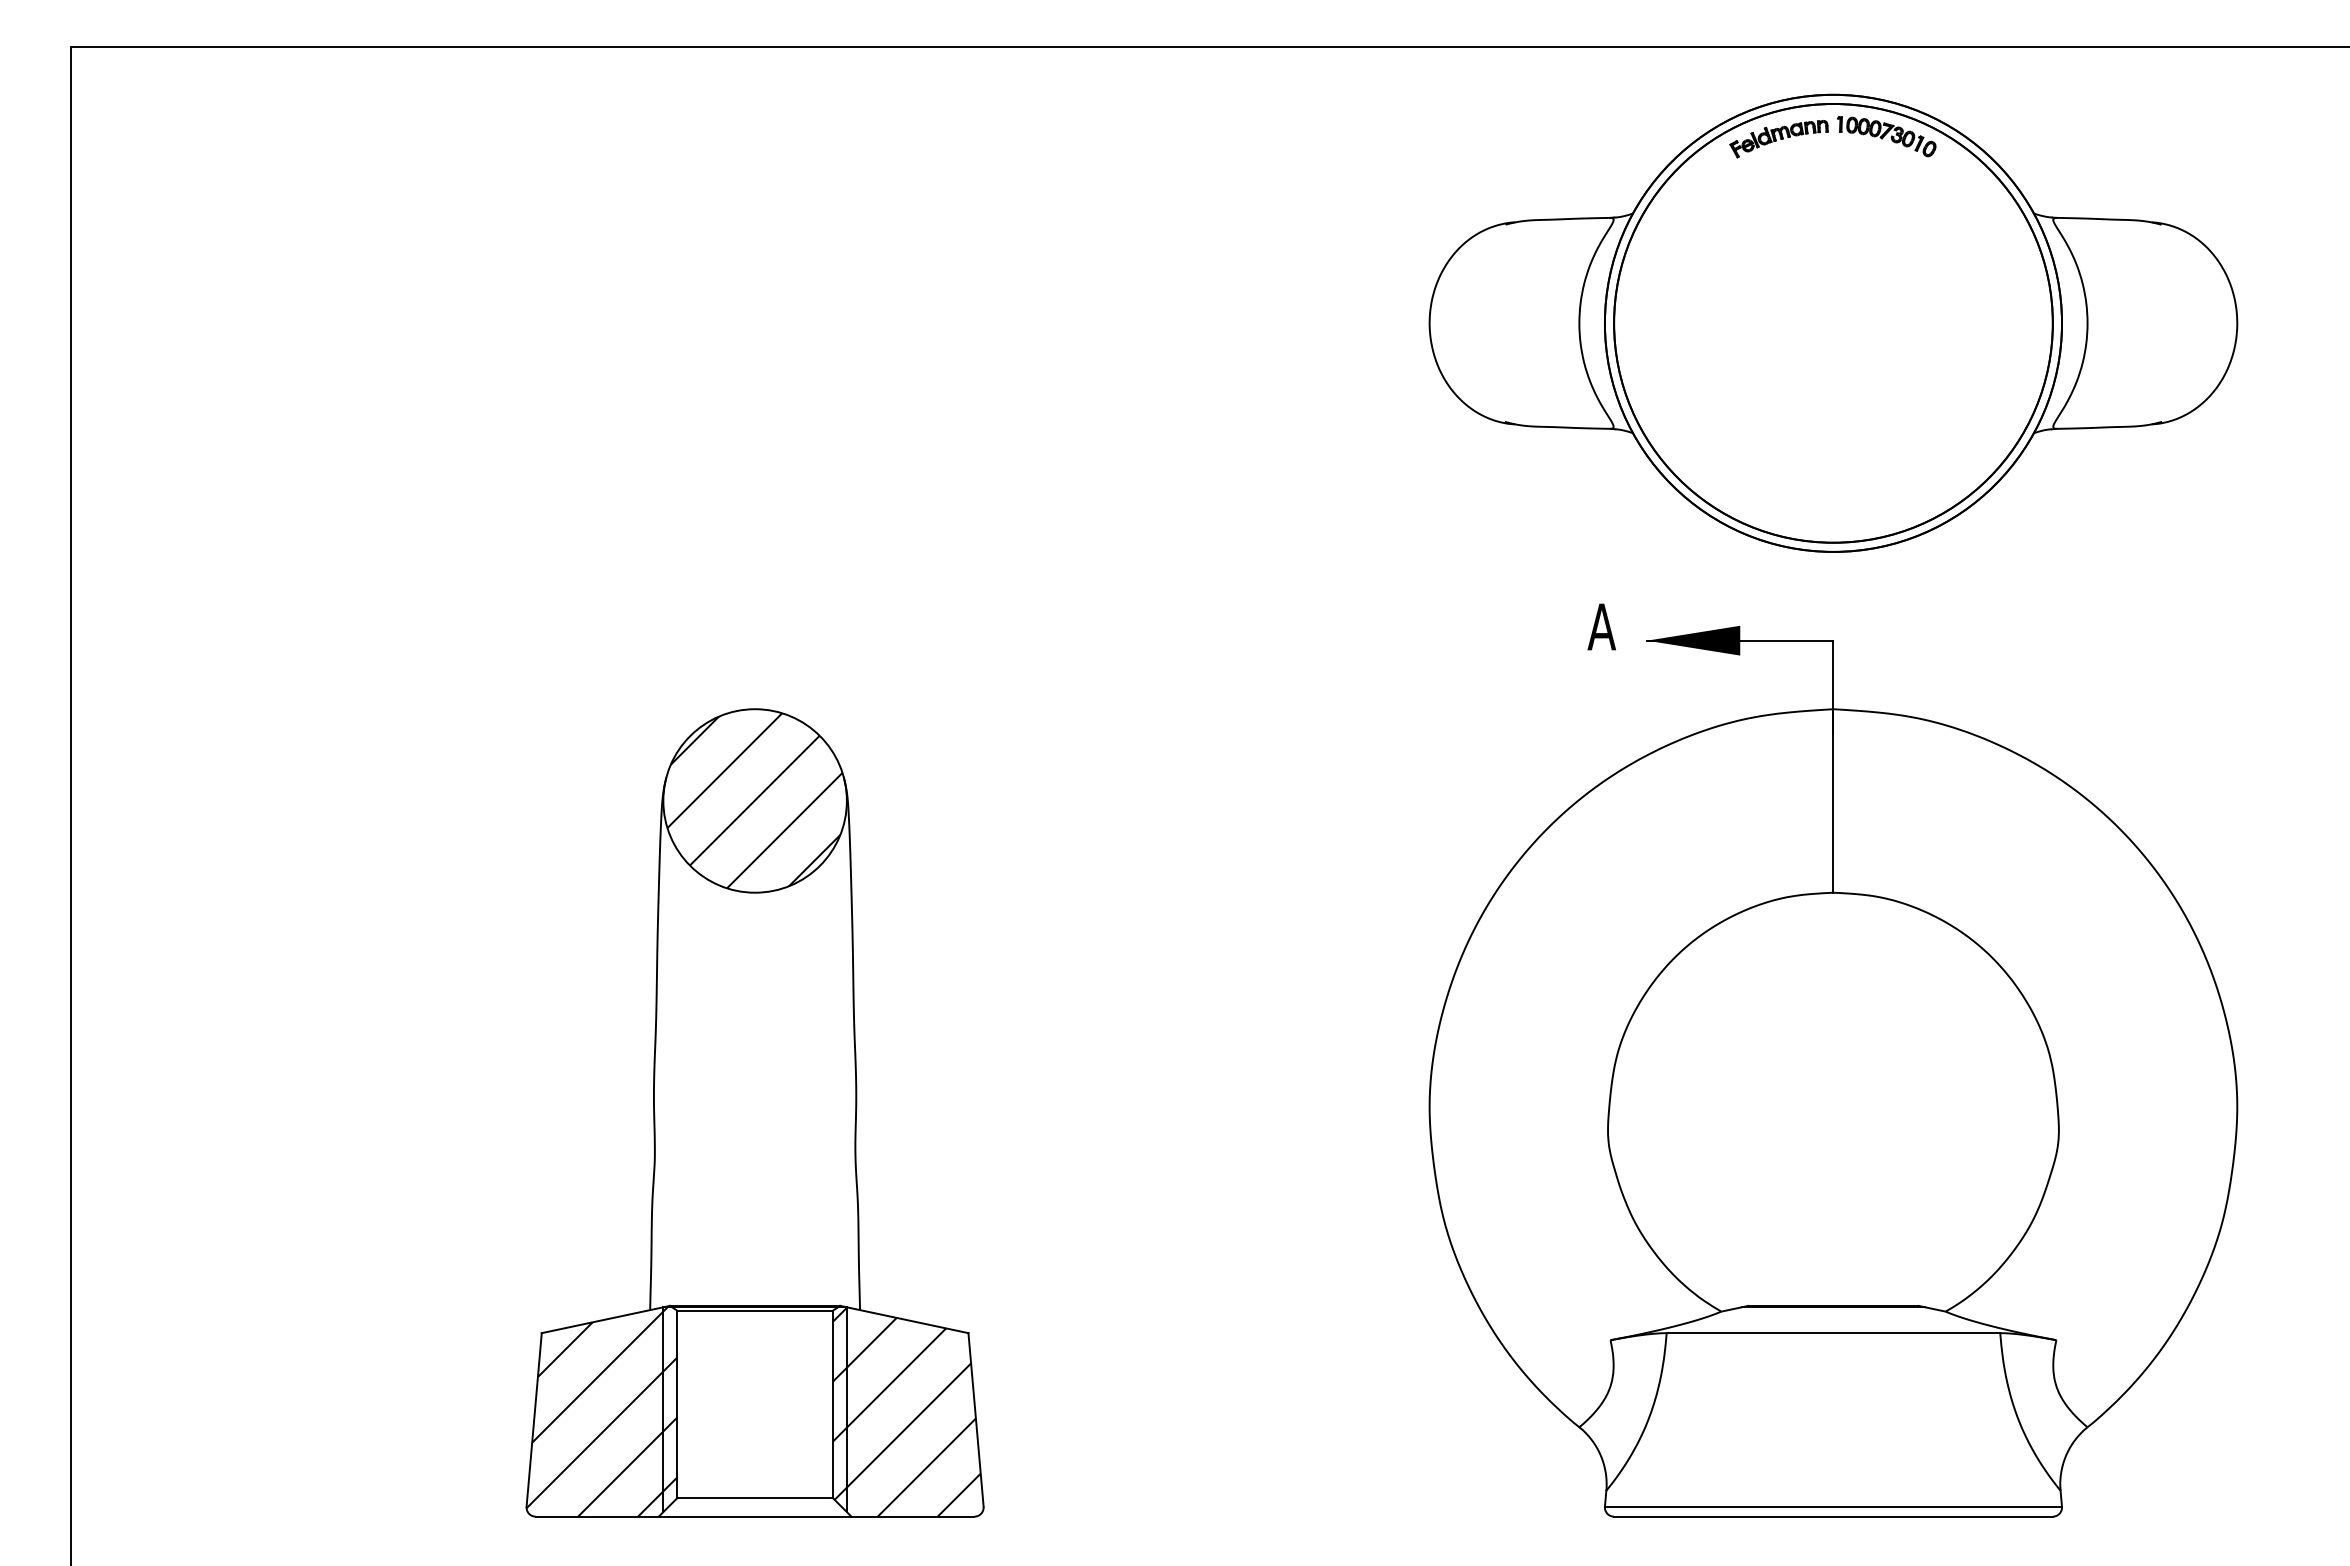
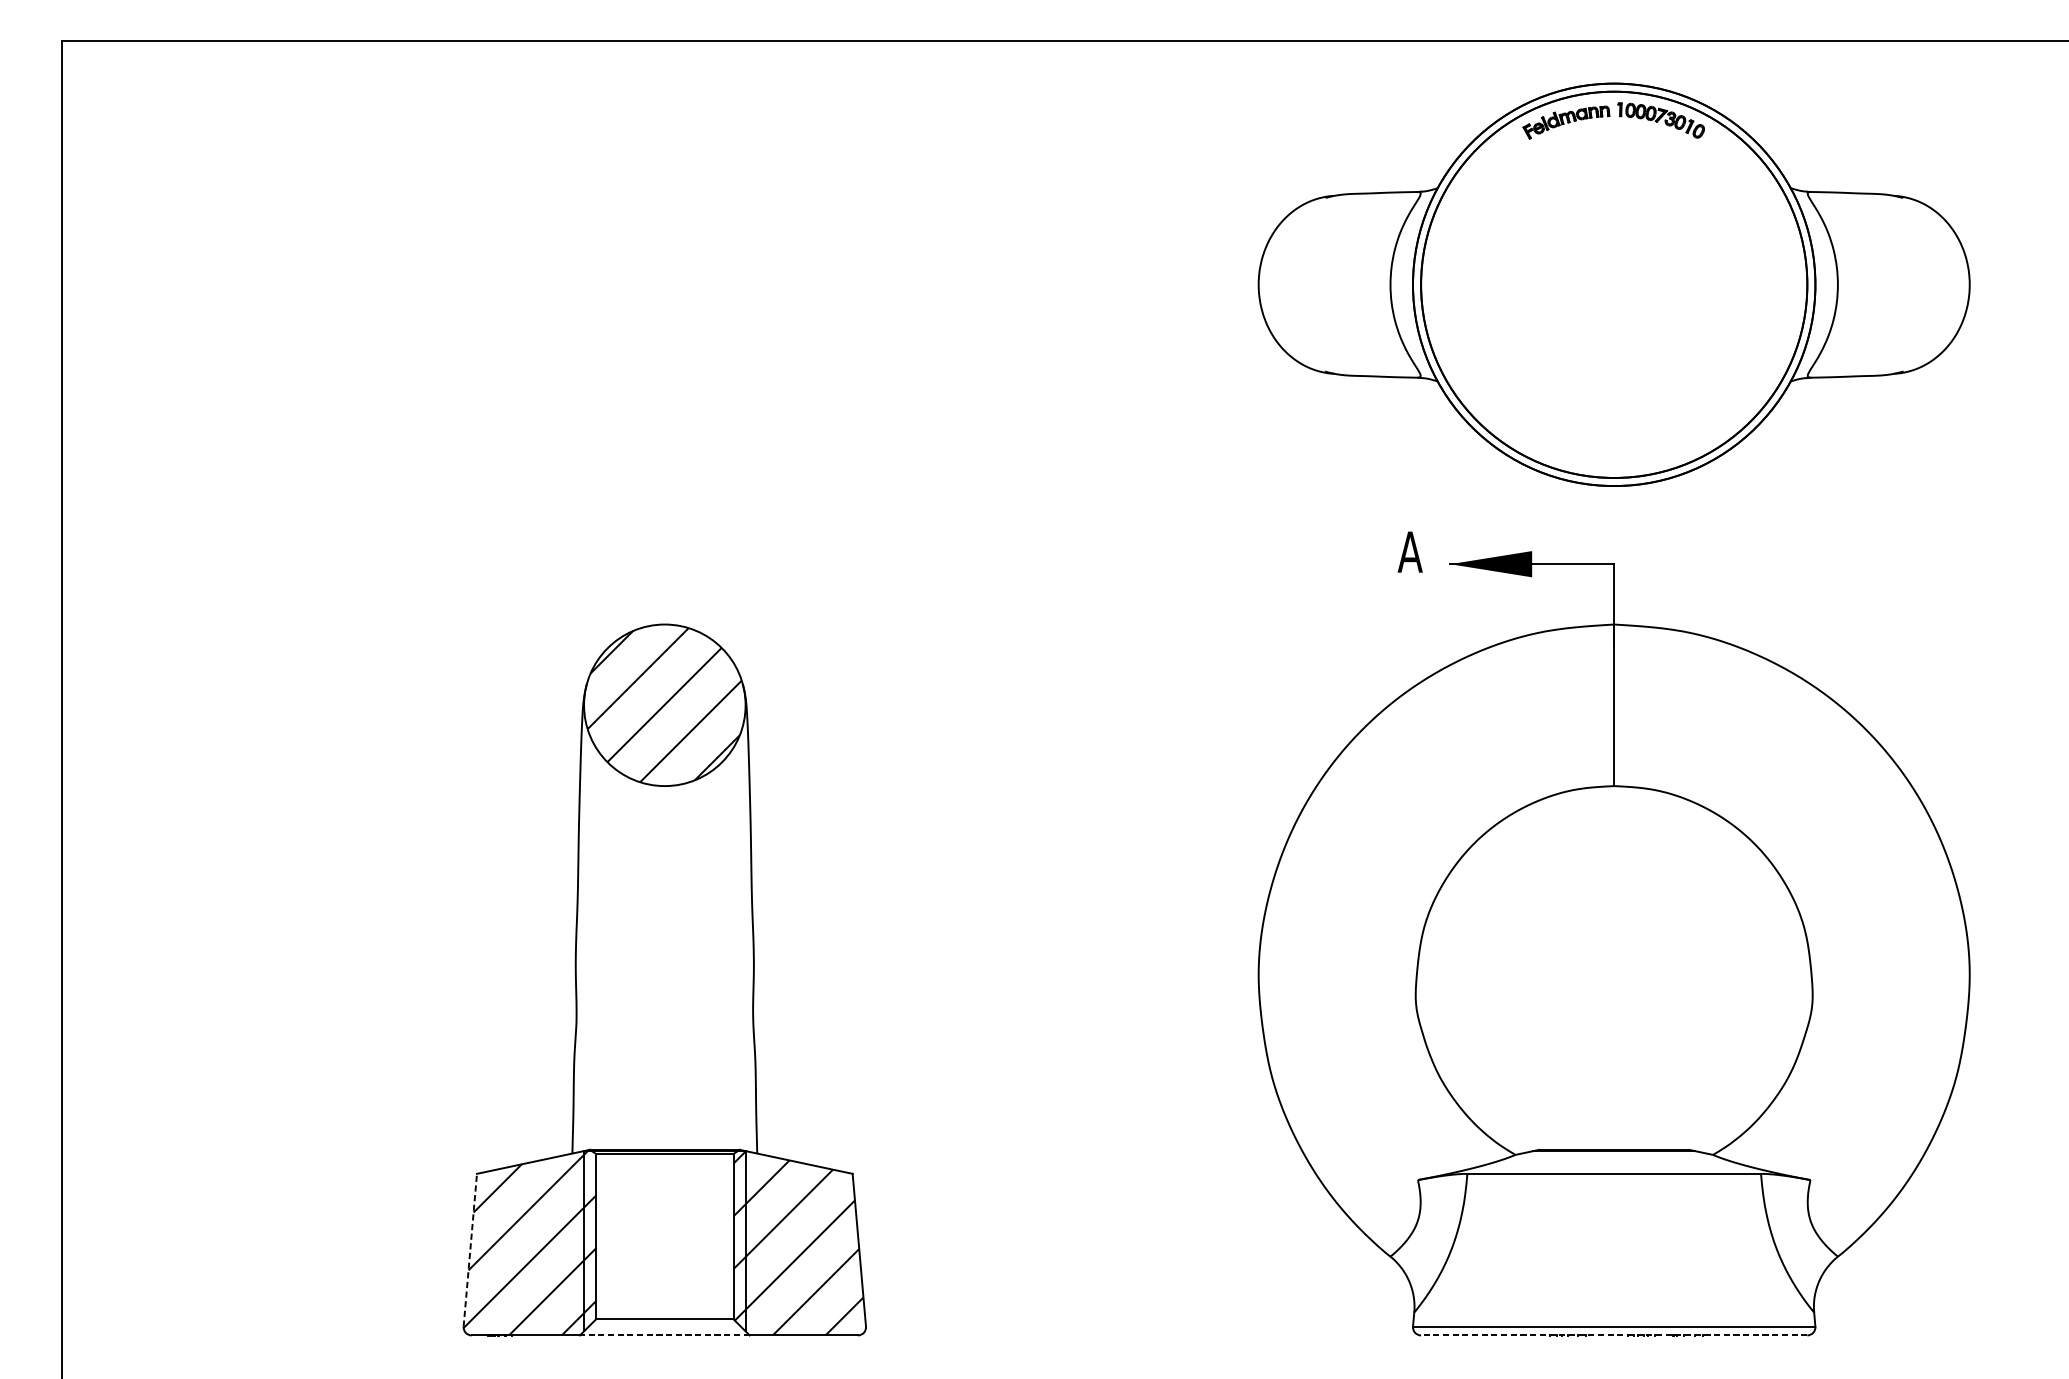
line: (534, 1419) -> (470, 1249), solid -> dashed
line: (754, 1516) -> (664, 1335), solid -> dashed
line: (1832, 1516) -> (1613, 1335), solid -> dashed

